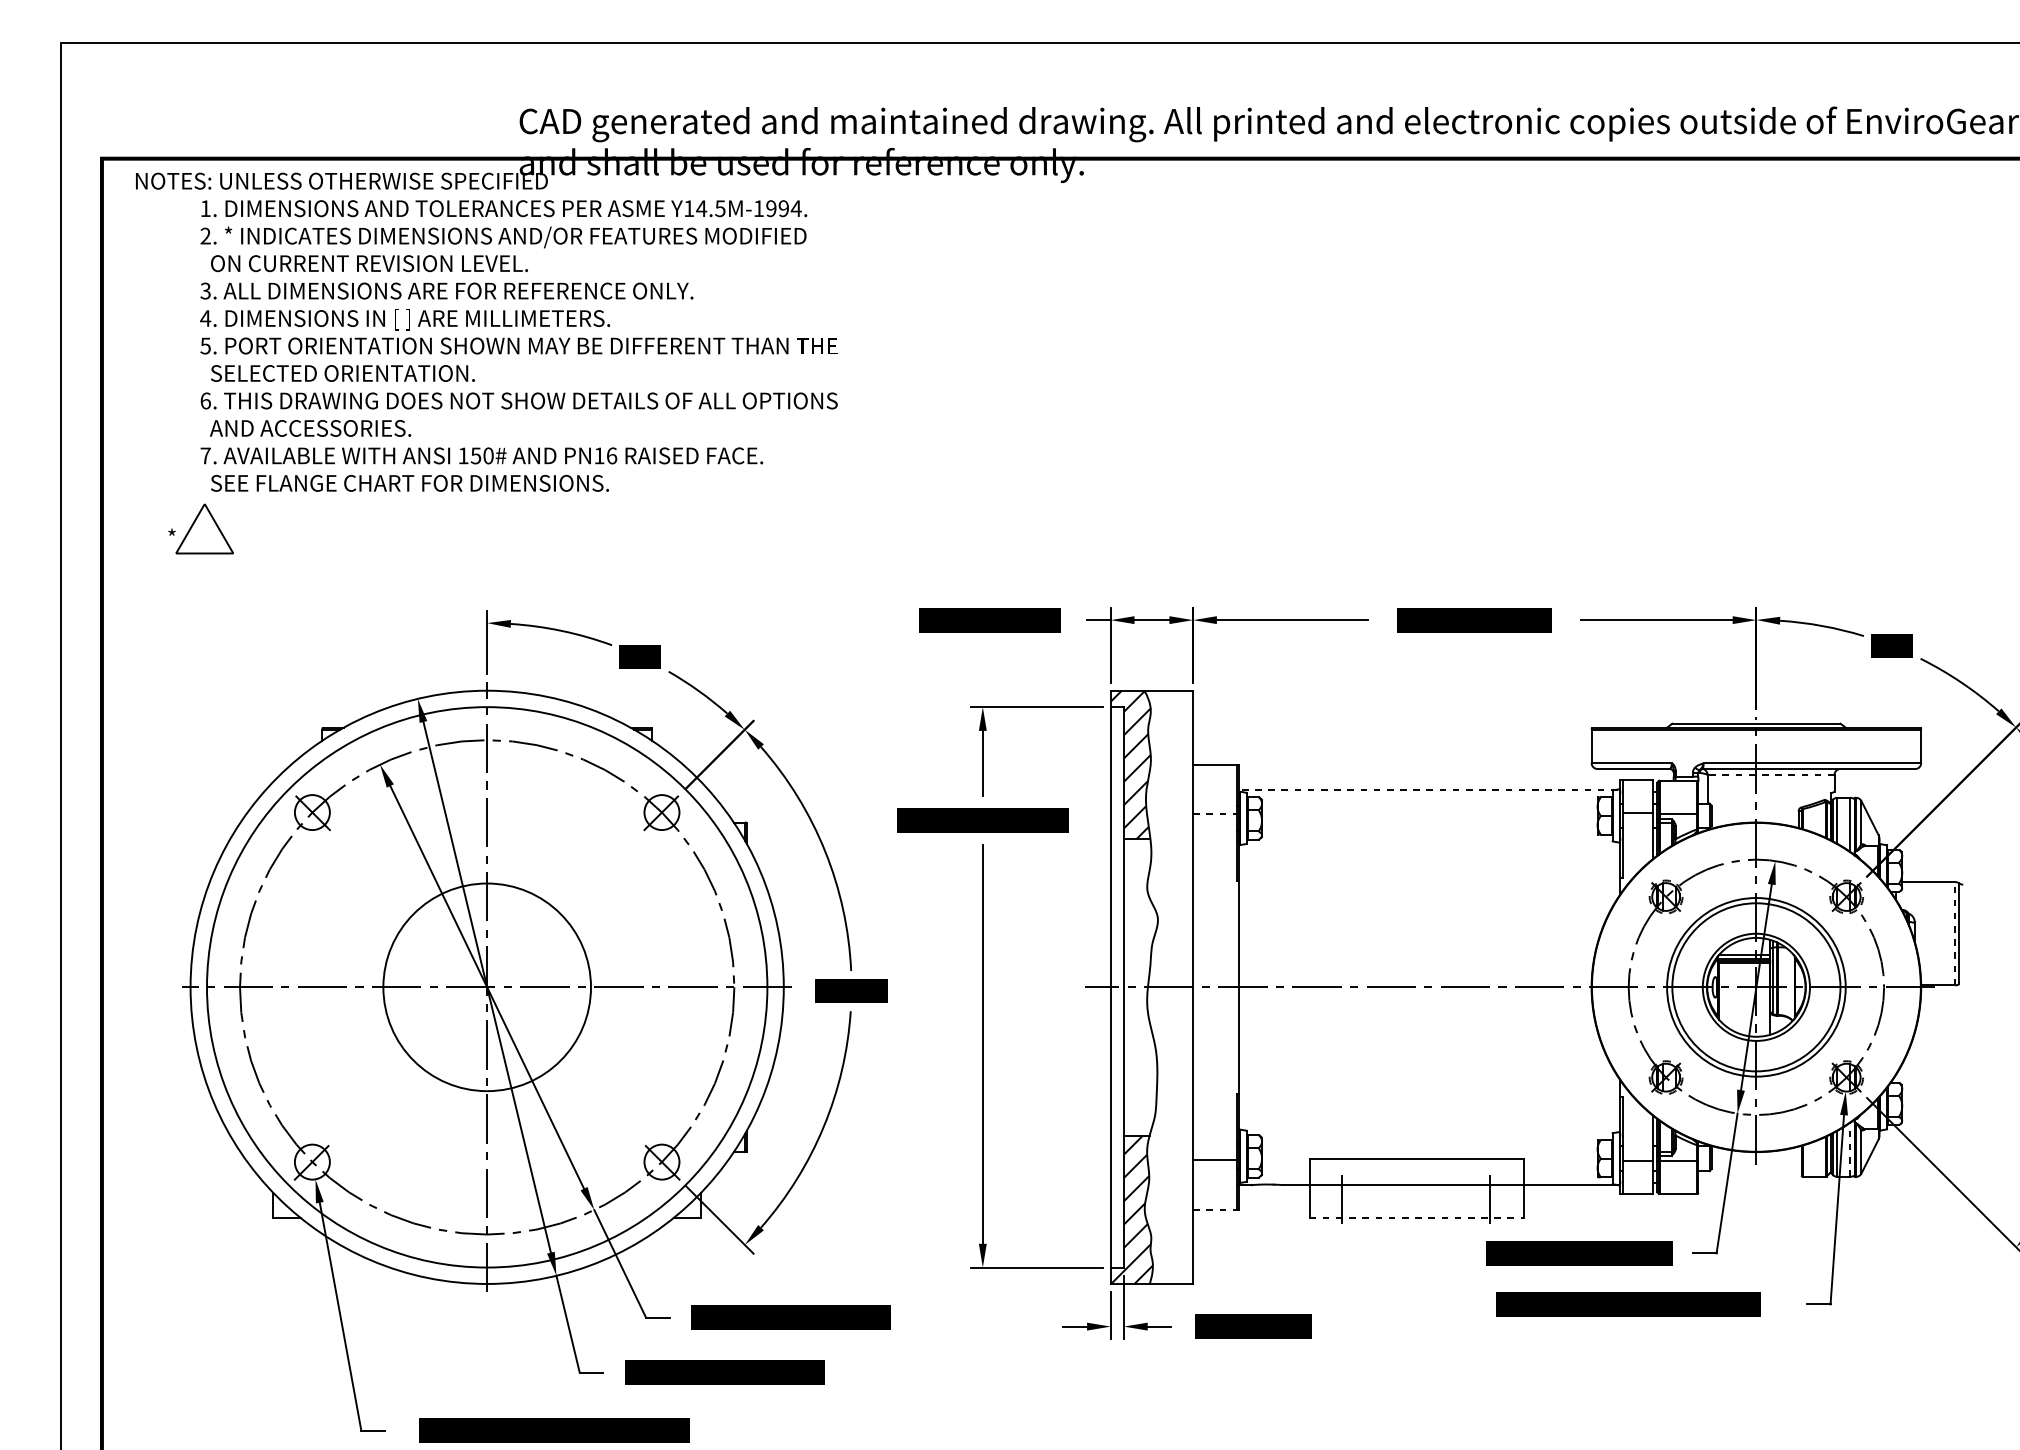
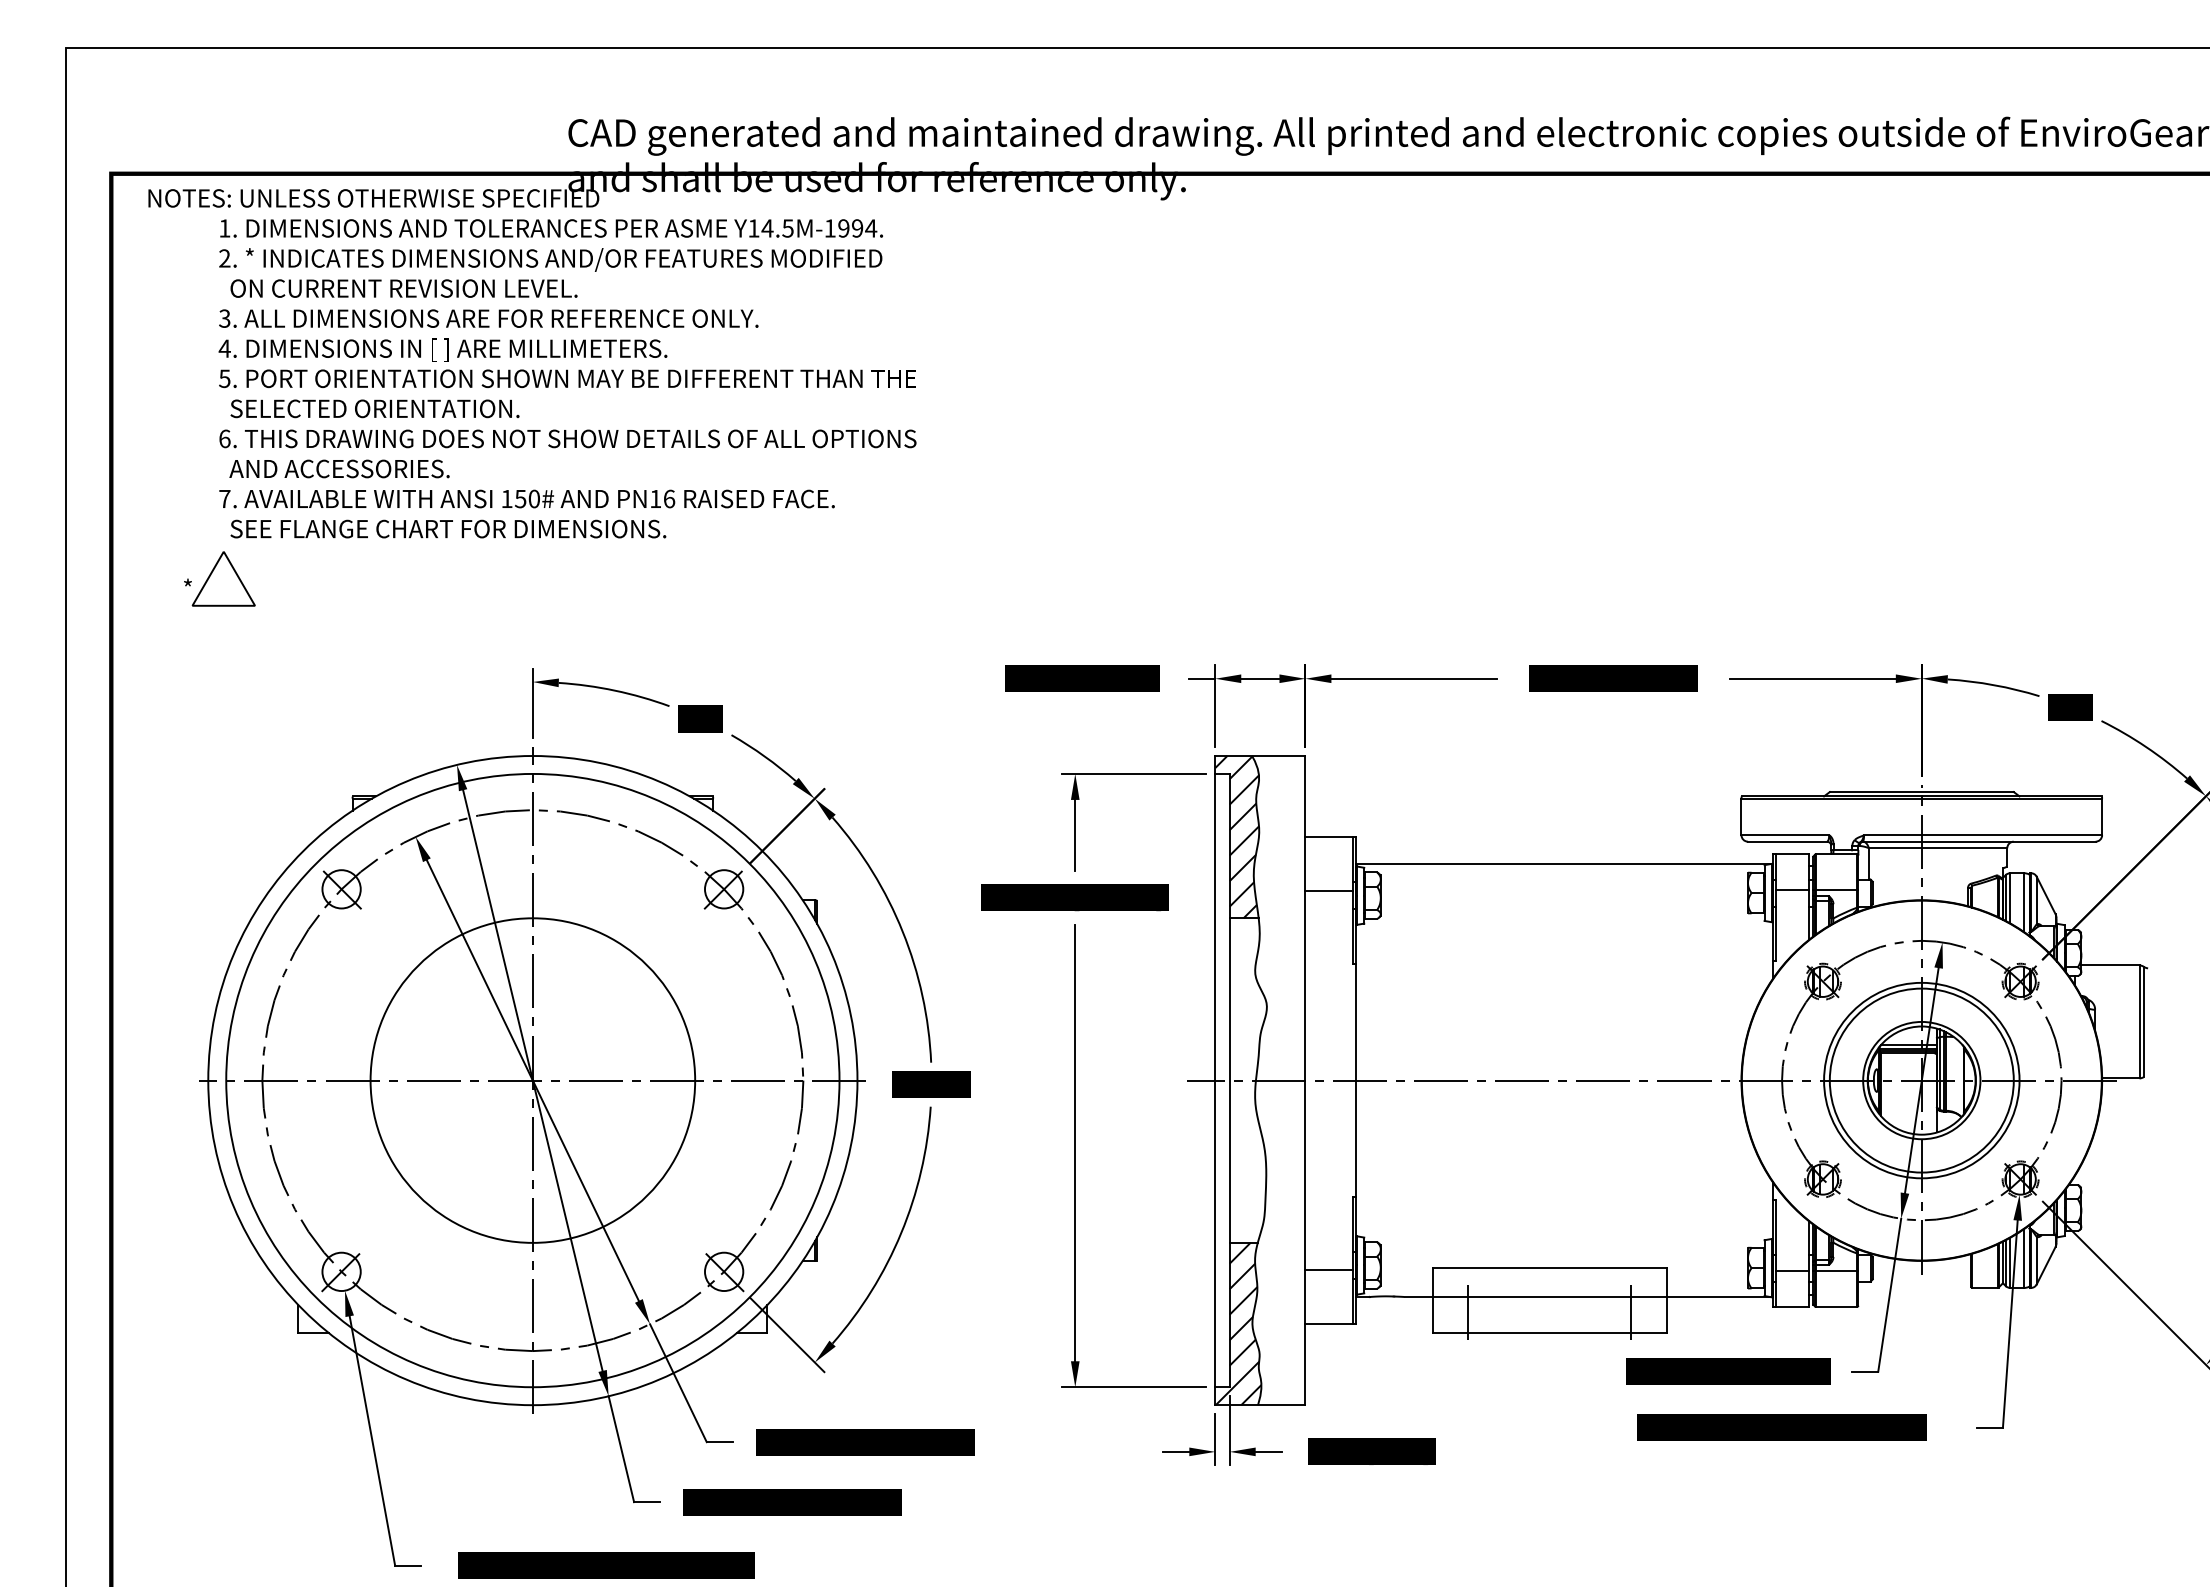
line: (1770, 775) -> (1937, 848), dashed -> solid
line: (1428, 789) -> (1562, 864), dashed -> solid
line: (1215, 814) -> (1329, 891), dashed -> solid
line: (1955, 933) -> (2139, 1021), dashed -> solid
circle: (486, 987) -> (532, 1080), size x1.43
line: (1850, 1149) -> (2024, 1258), dashed -> solid
line: (1215, 1210) -> (1329, 1324), dashed -> solid
line: (1417, 1218) -> (1550, 1333), dashed -> solid

